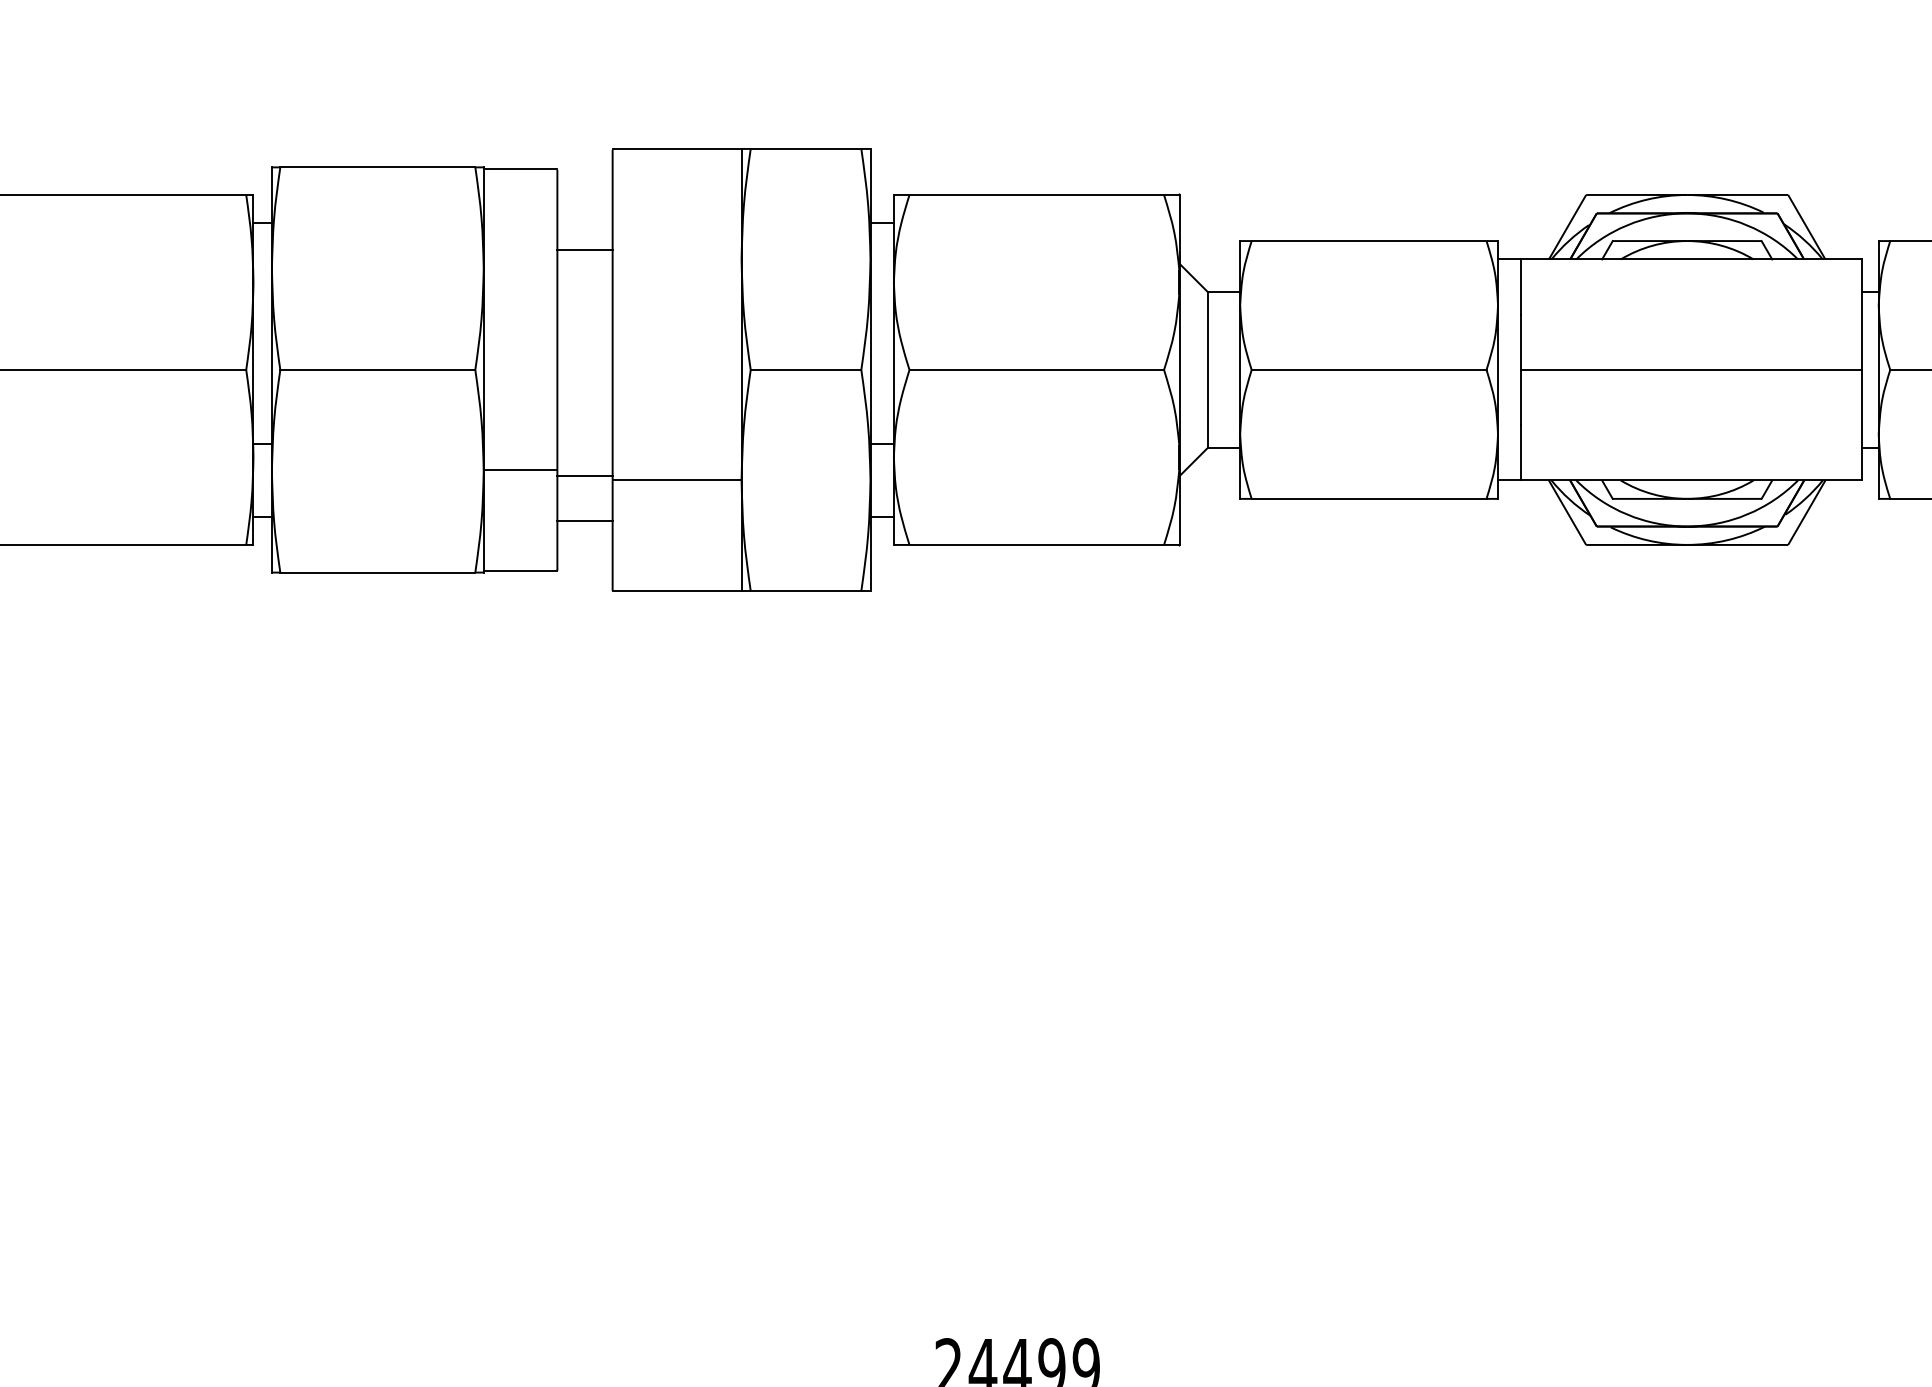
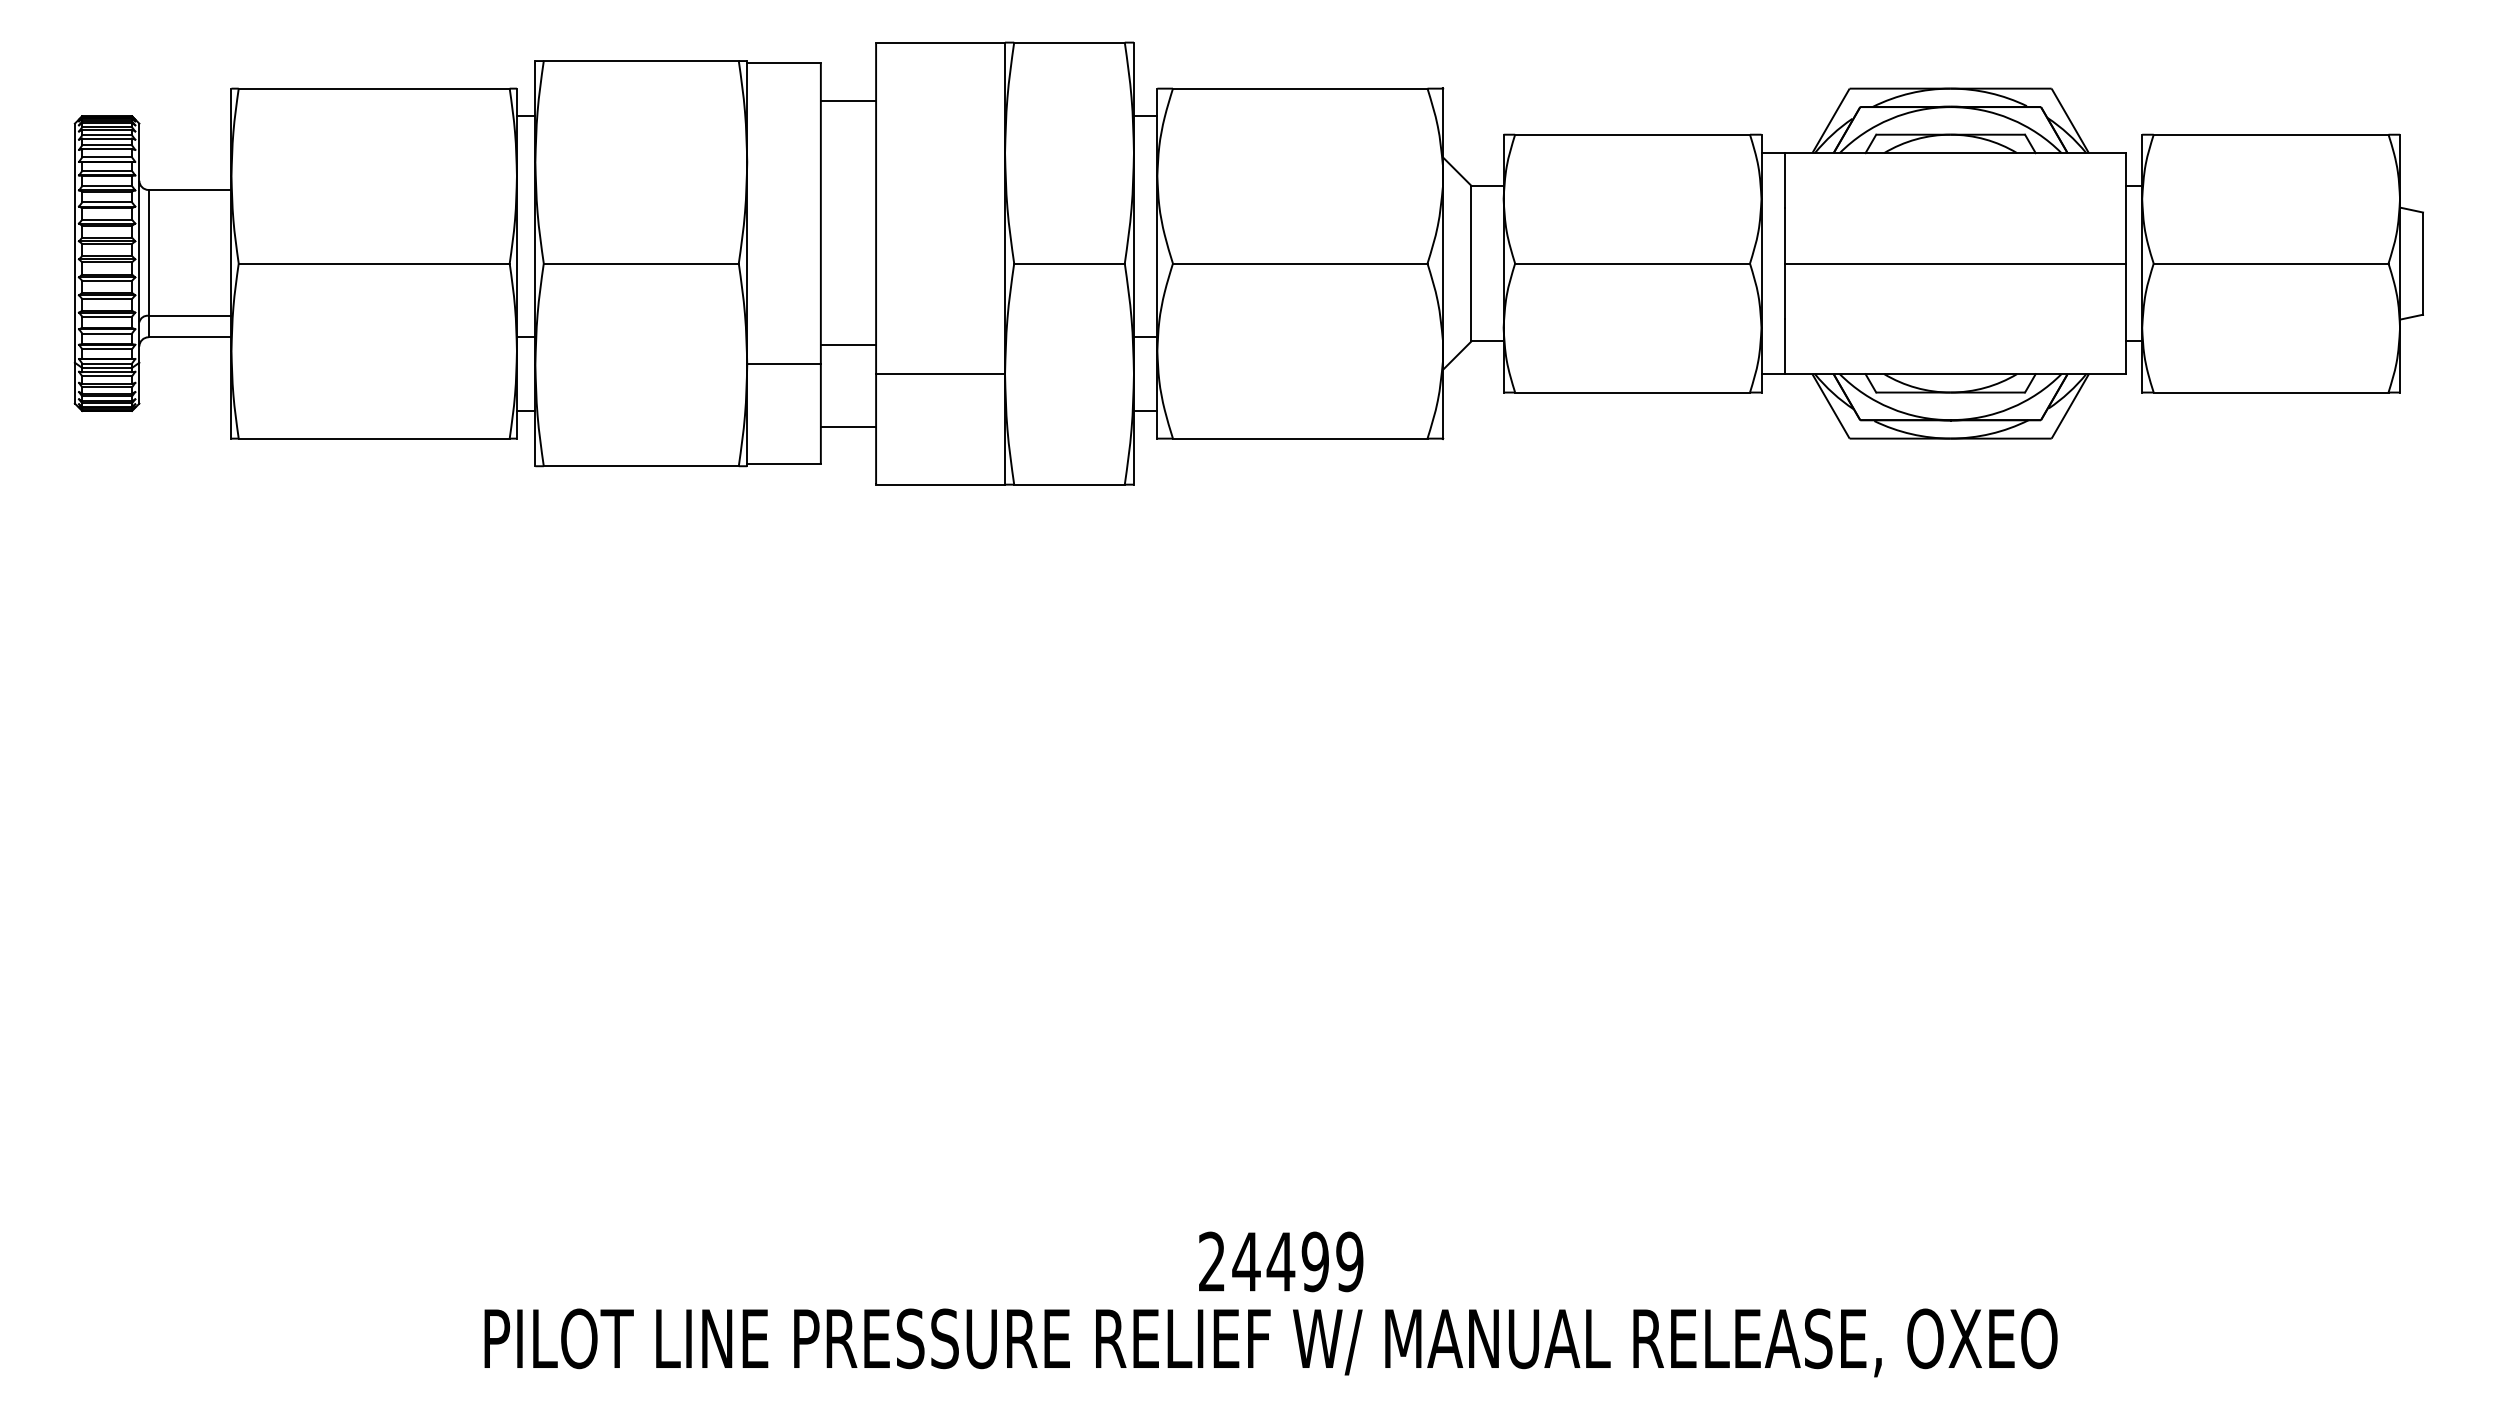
line: (585, 249) -> (848, 100), moved
line: (585, 475) -> (848, 426), moved
line: (585, 521) -> (848, 345), moved

